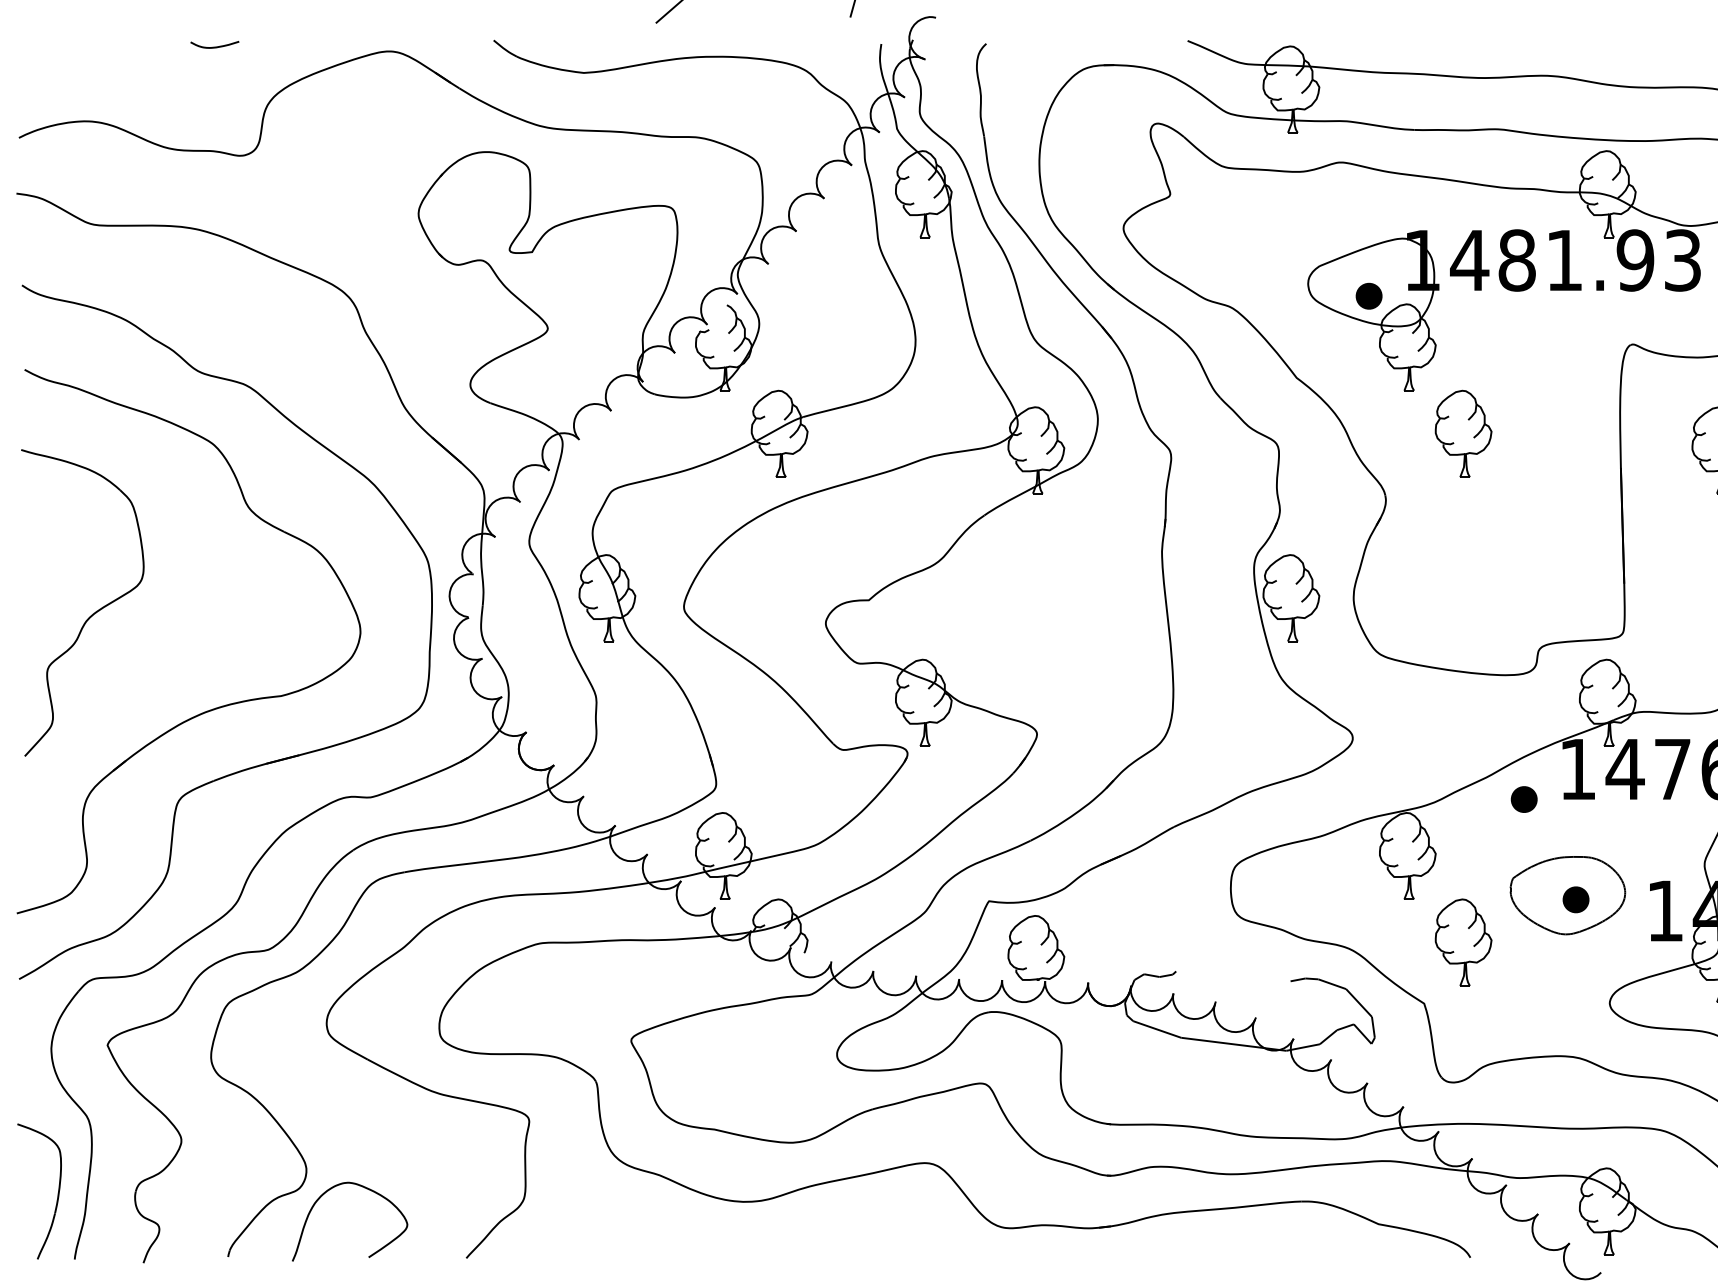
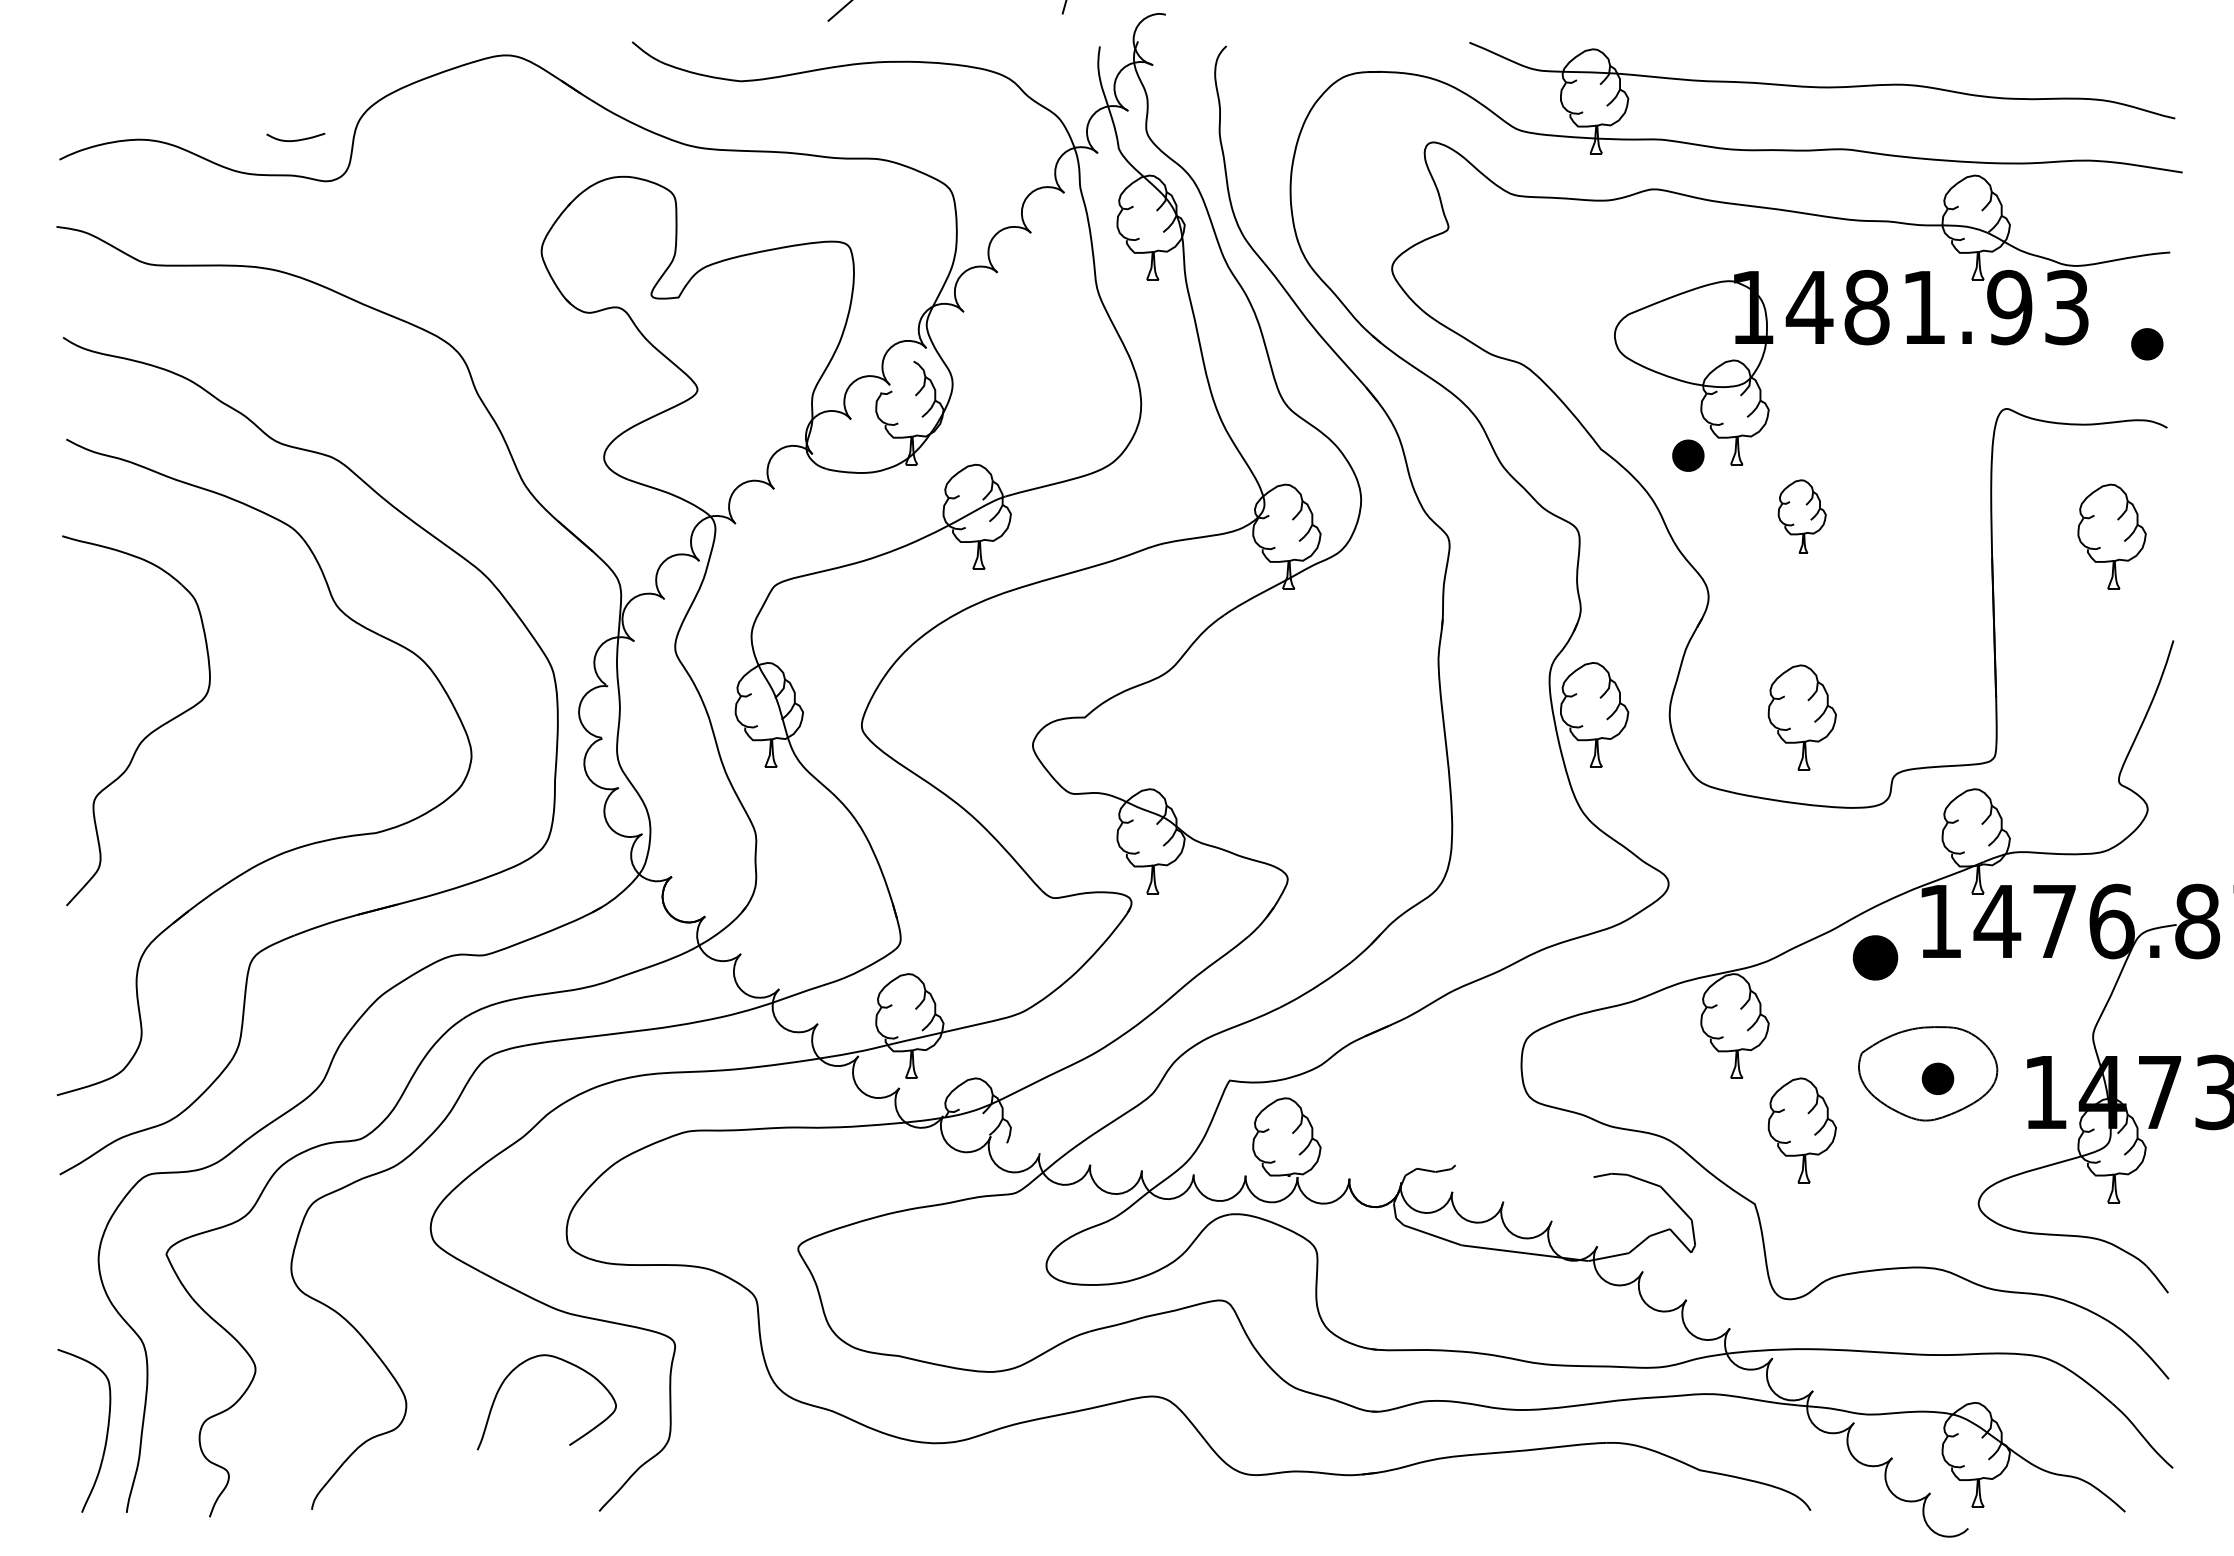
curve: (214, 46) -> (295, 139), moved
part: (1369, 296) -> (1688, 455), moved
part: (1462, 433) -> (1801, 516), size x0.7
part: (1462, 600) -> (1801, 717), added
part: (1524, 799) -> (1875, 957), size x1.4
curve: (365, 1188) -> (565, 1362), moved

